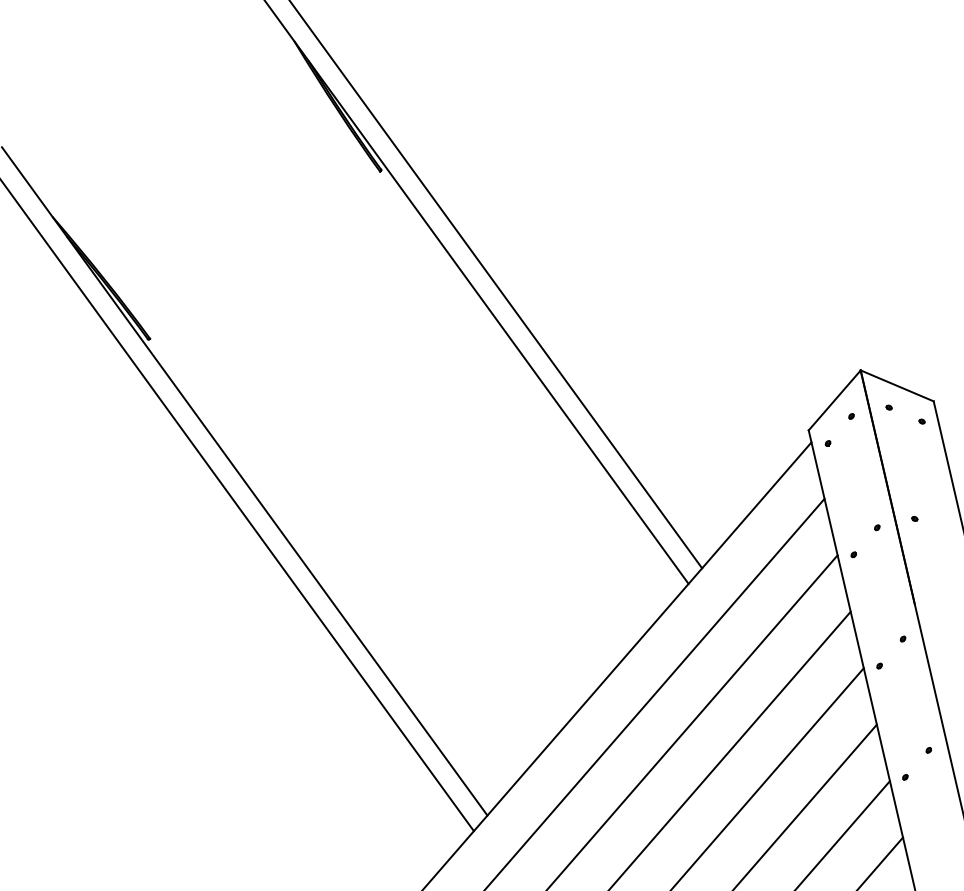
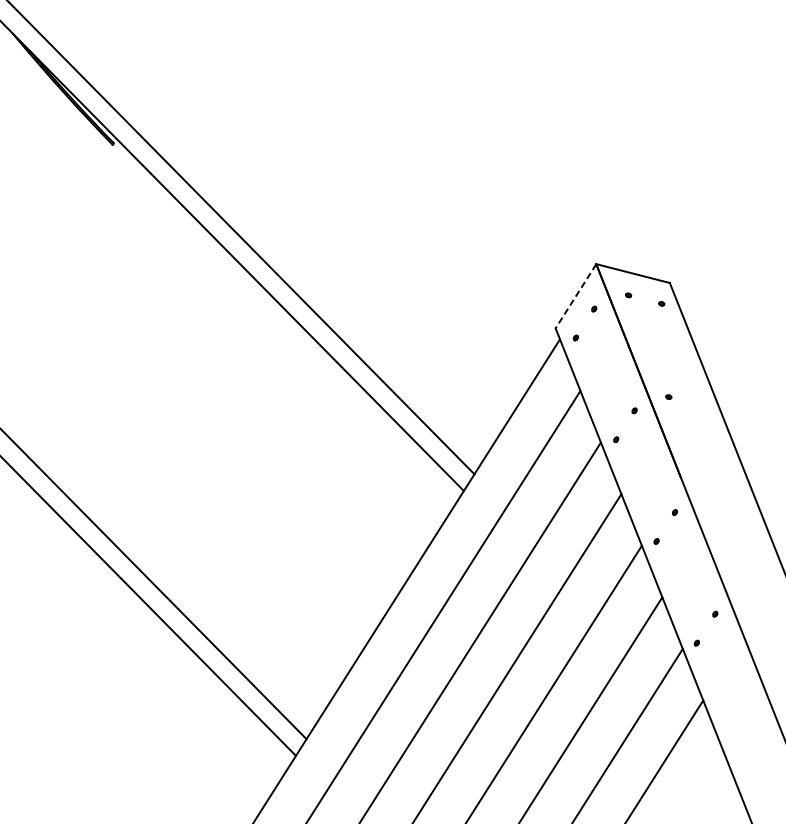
line: (834, 400) -> (575, 296), solid -> dashed

